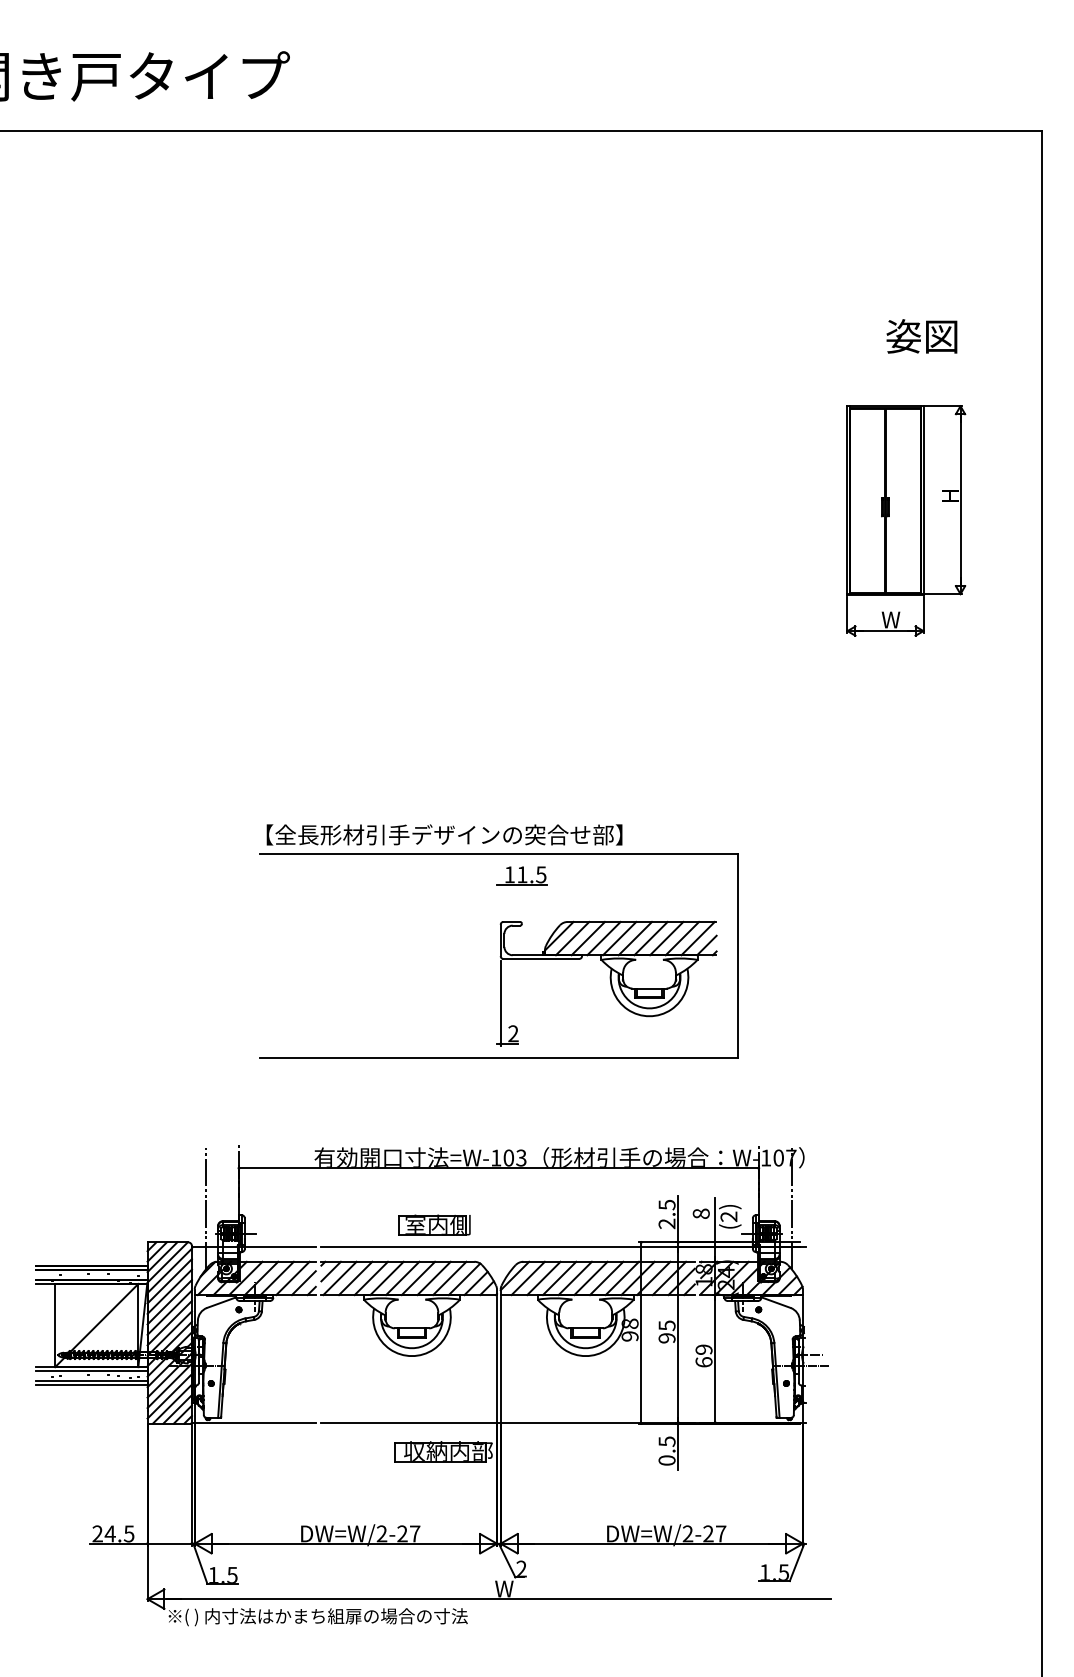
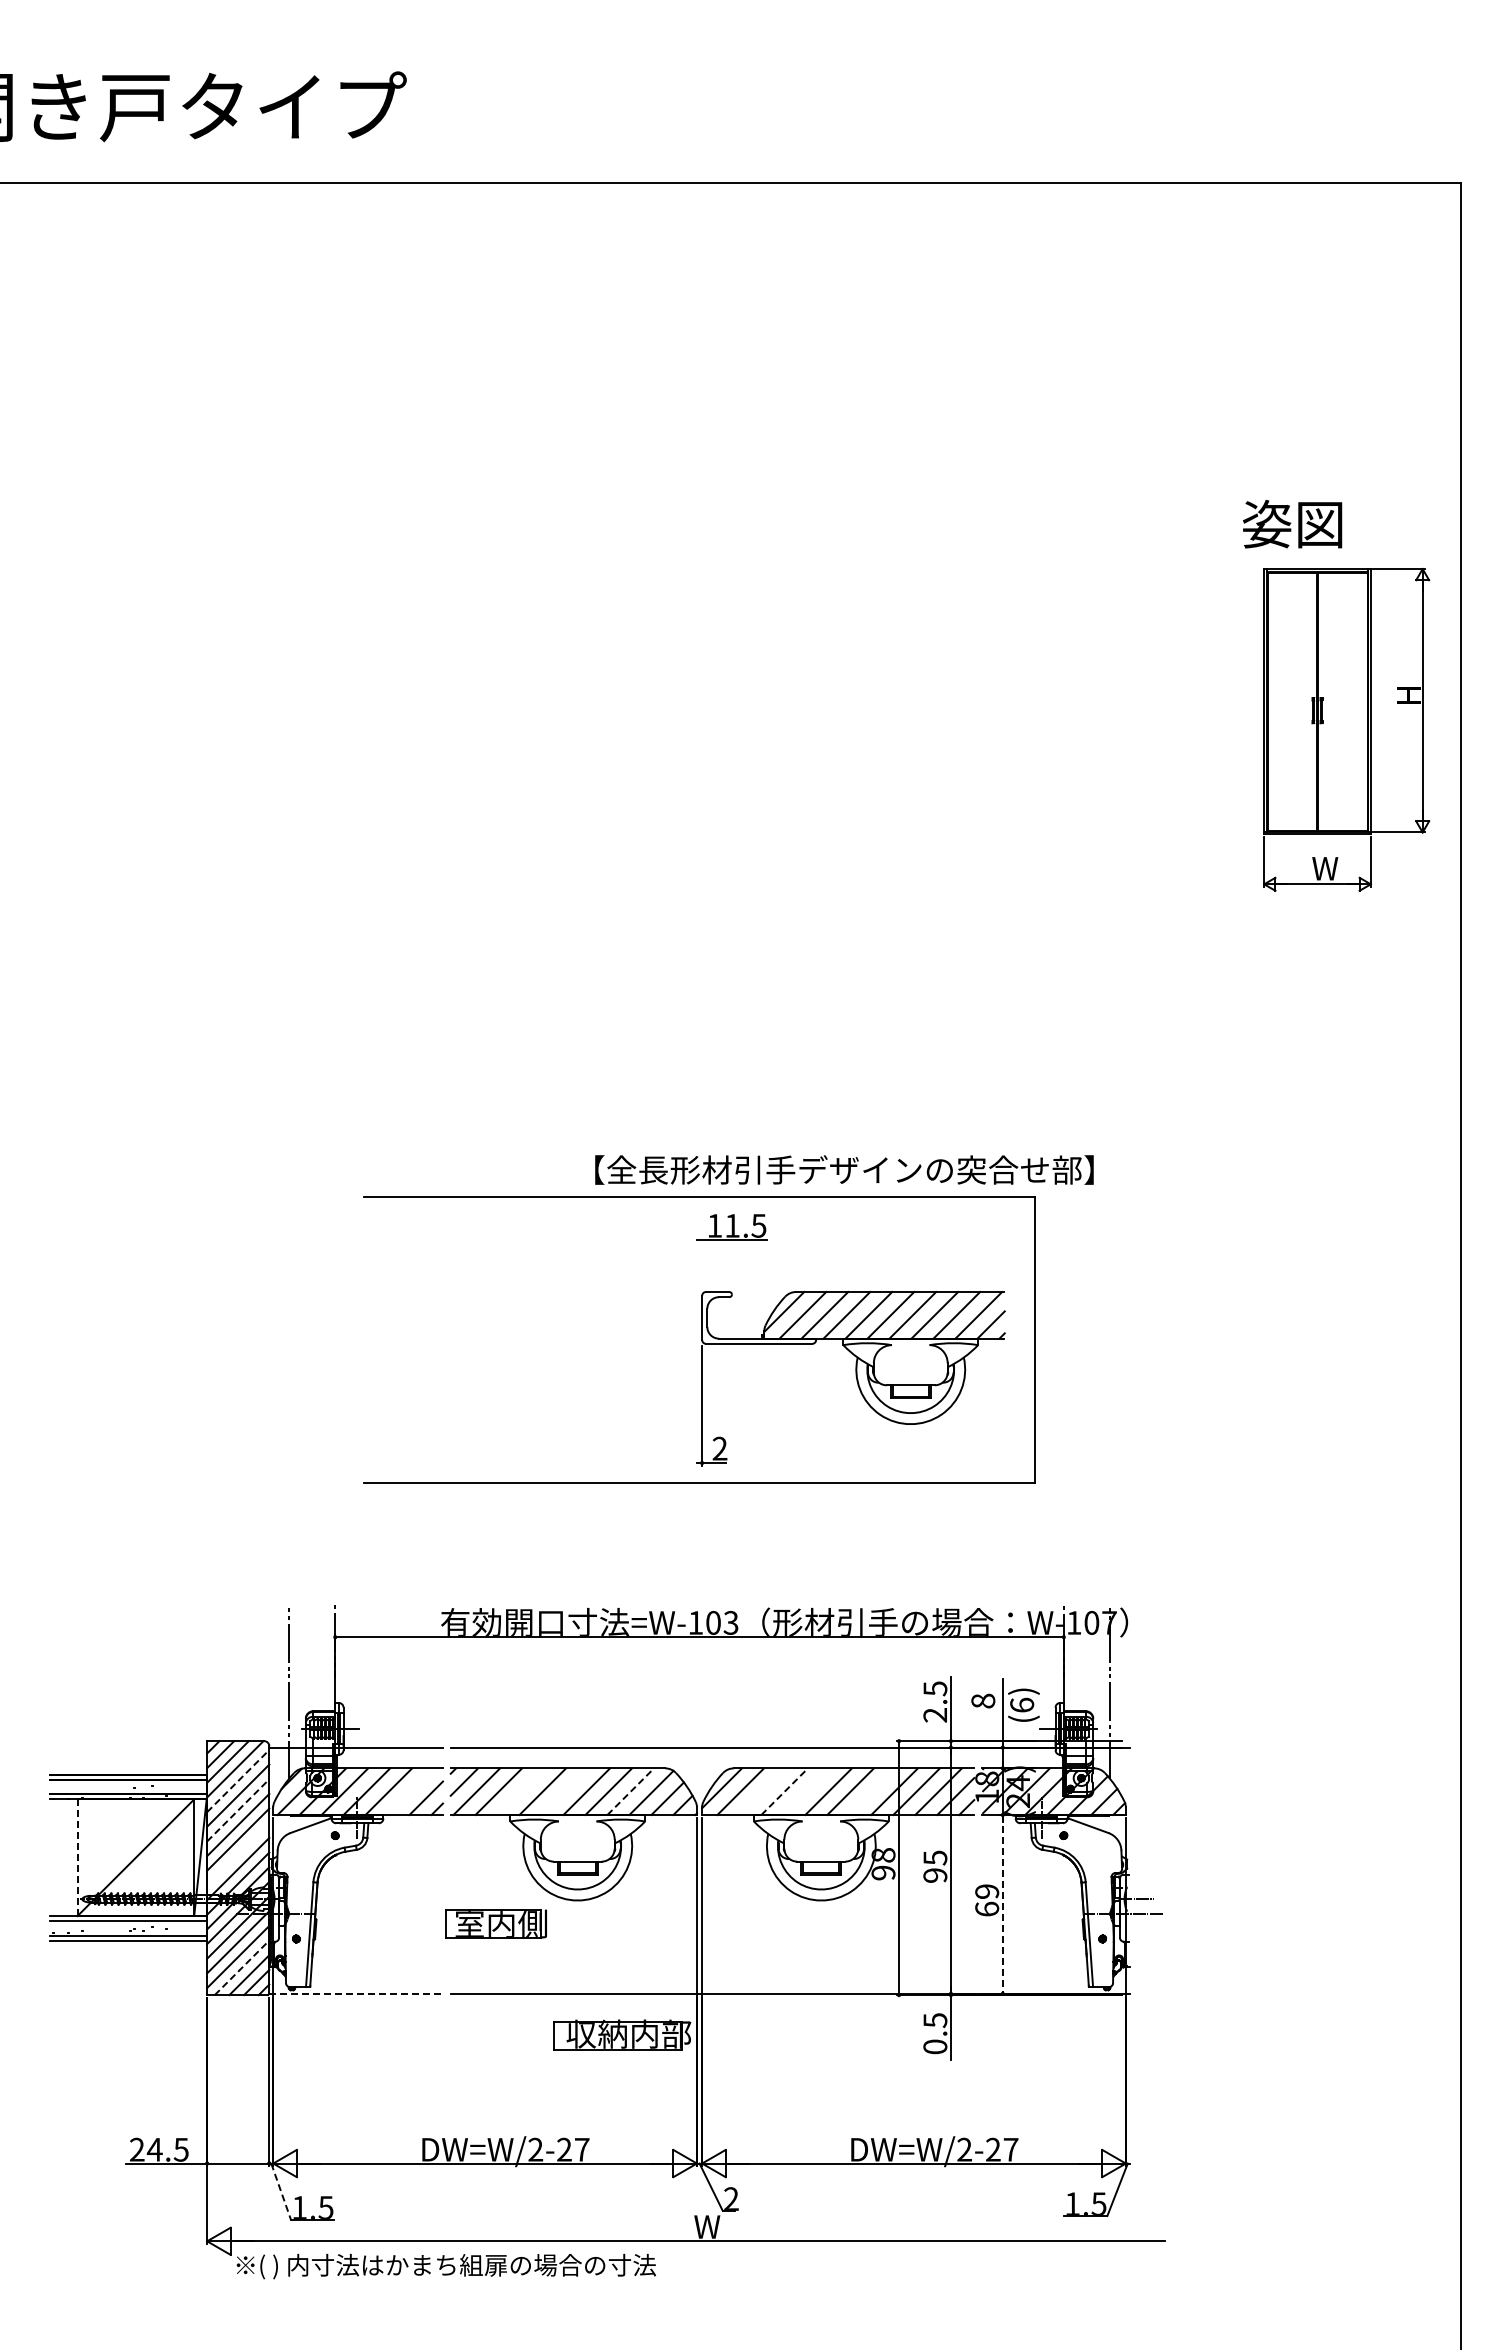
text: (921, 336) -> (1292, 524), moved
part: (906, 520) -> (1346, 729), moved
text: (444, 834) -> (844, 1169), moved
text: (729, 1216) -> (1022, 1704), (2) -> (6)
part: (433, 1224) -> (495, 1923), moved
line: (169, 1271) -> (238, 1781), solid -> dashed
line: (292, 1278) -> (410, 1791), removed
line: (371, 1278) -> (520, 1791), removed
line: (402, 1278) -> (564, 1791), removed
line: (449, 1278) -> (630, 1791), solid -> dashed
line: (543, 1278) -> (762, 1791), removed
line: (559, 1278) -> (784, 1791), solid -> dashed
line: (575, 1278) -> (806, 1791), removed
line: (622, 1278) -> (872, 1791), removed
line: (169, 1291) -> (238, 1810), solid -> dashed
line: (169, 1323) -> (238, 1854), removed
line: (55, 1326) -> (77, 1858), solid -> dashed
line: (714, 1358) -> (1002, 1904), solid -> dashed
line: (172, 1403) -> (242, 1967), solid -> dashed
line: (254, 1422) -> (356, 1993), solid -> dashed
line: (200, 1563) -> (281, 2191), solid -> dashed

